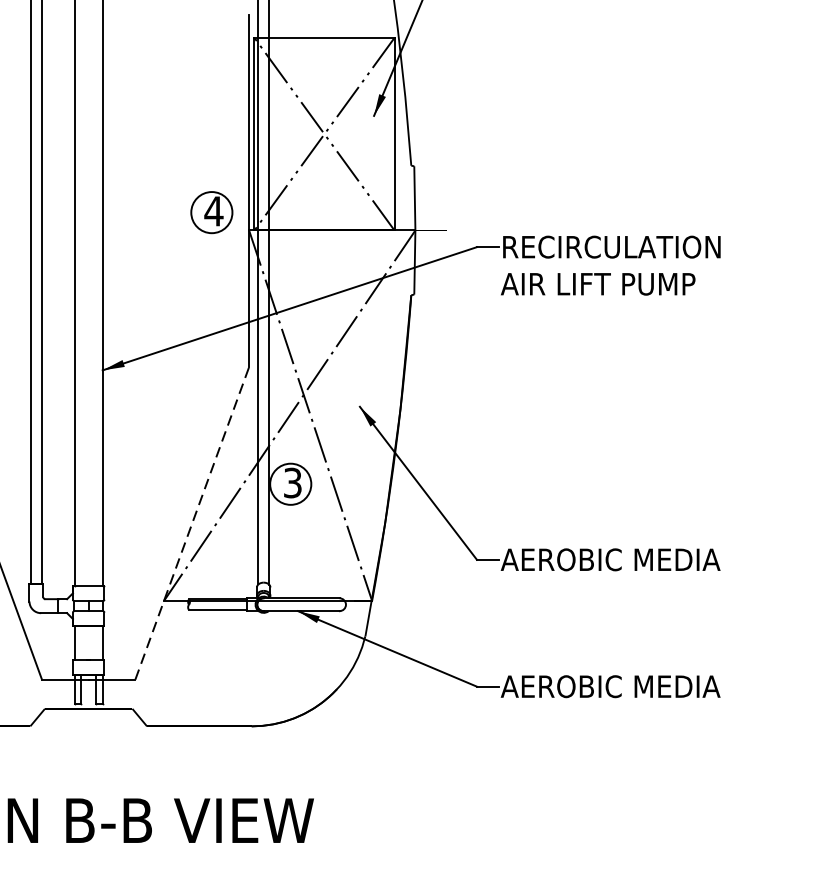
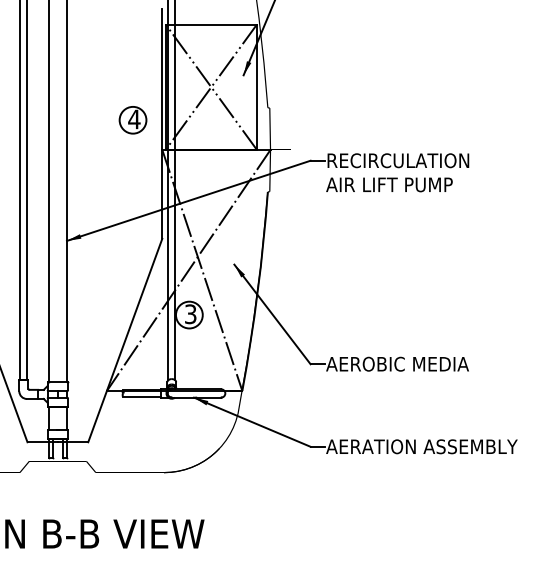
part: (211, 212) -> (132, 120), moved
line: (192, 523) -> (125, 340), dashed -> solid
text: (675, 686) -> (439, 446), AEROBIC MEDIA -> AERATION ASSEMBLY

